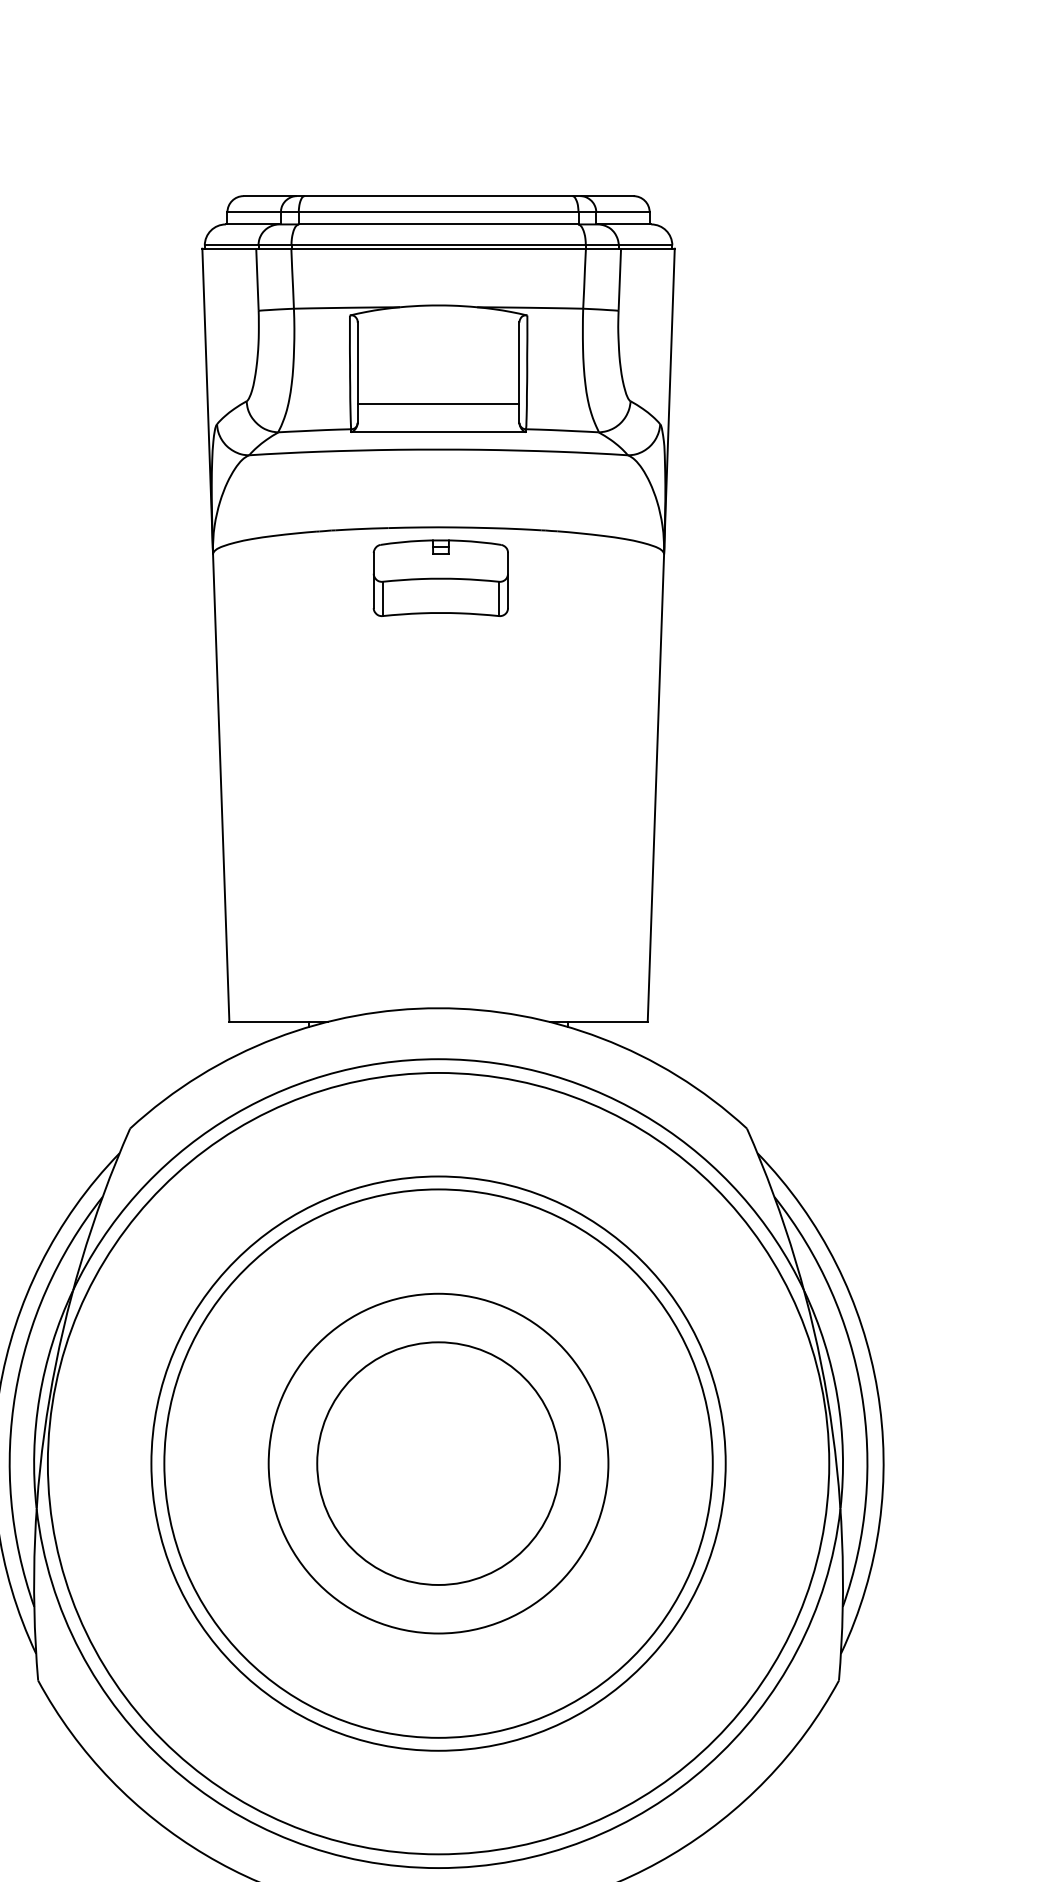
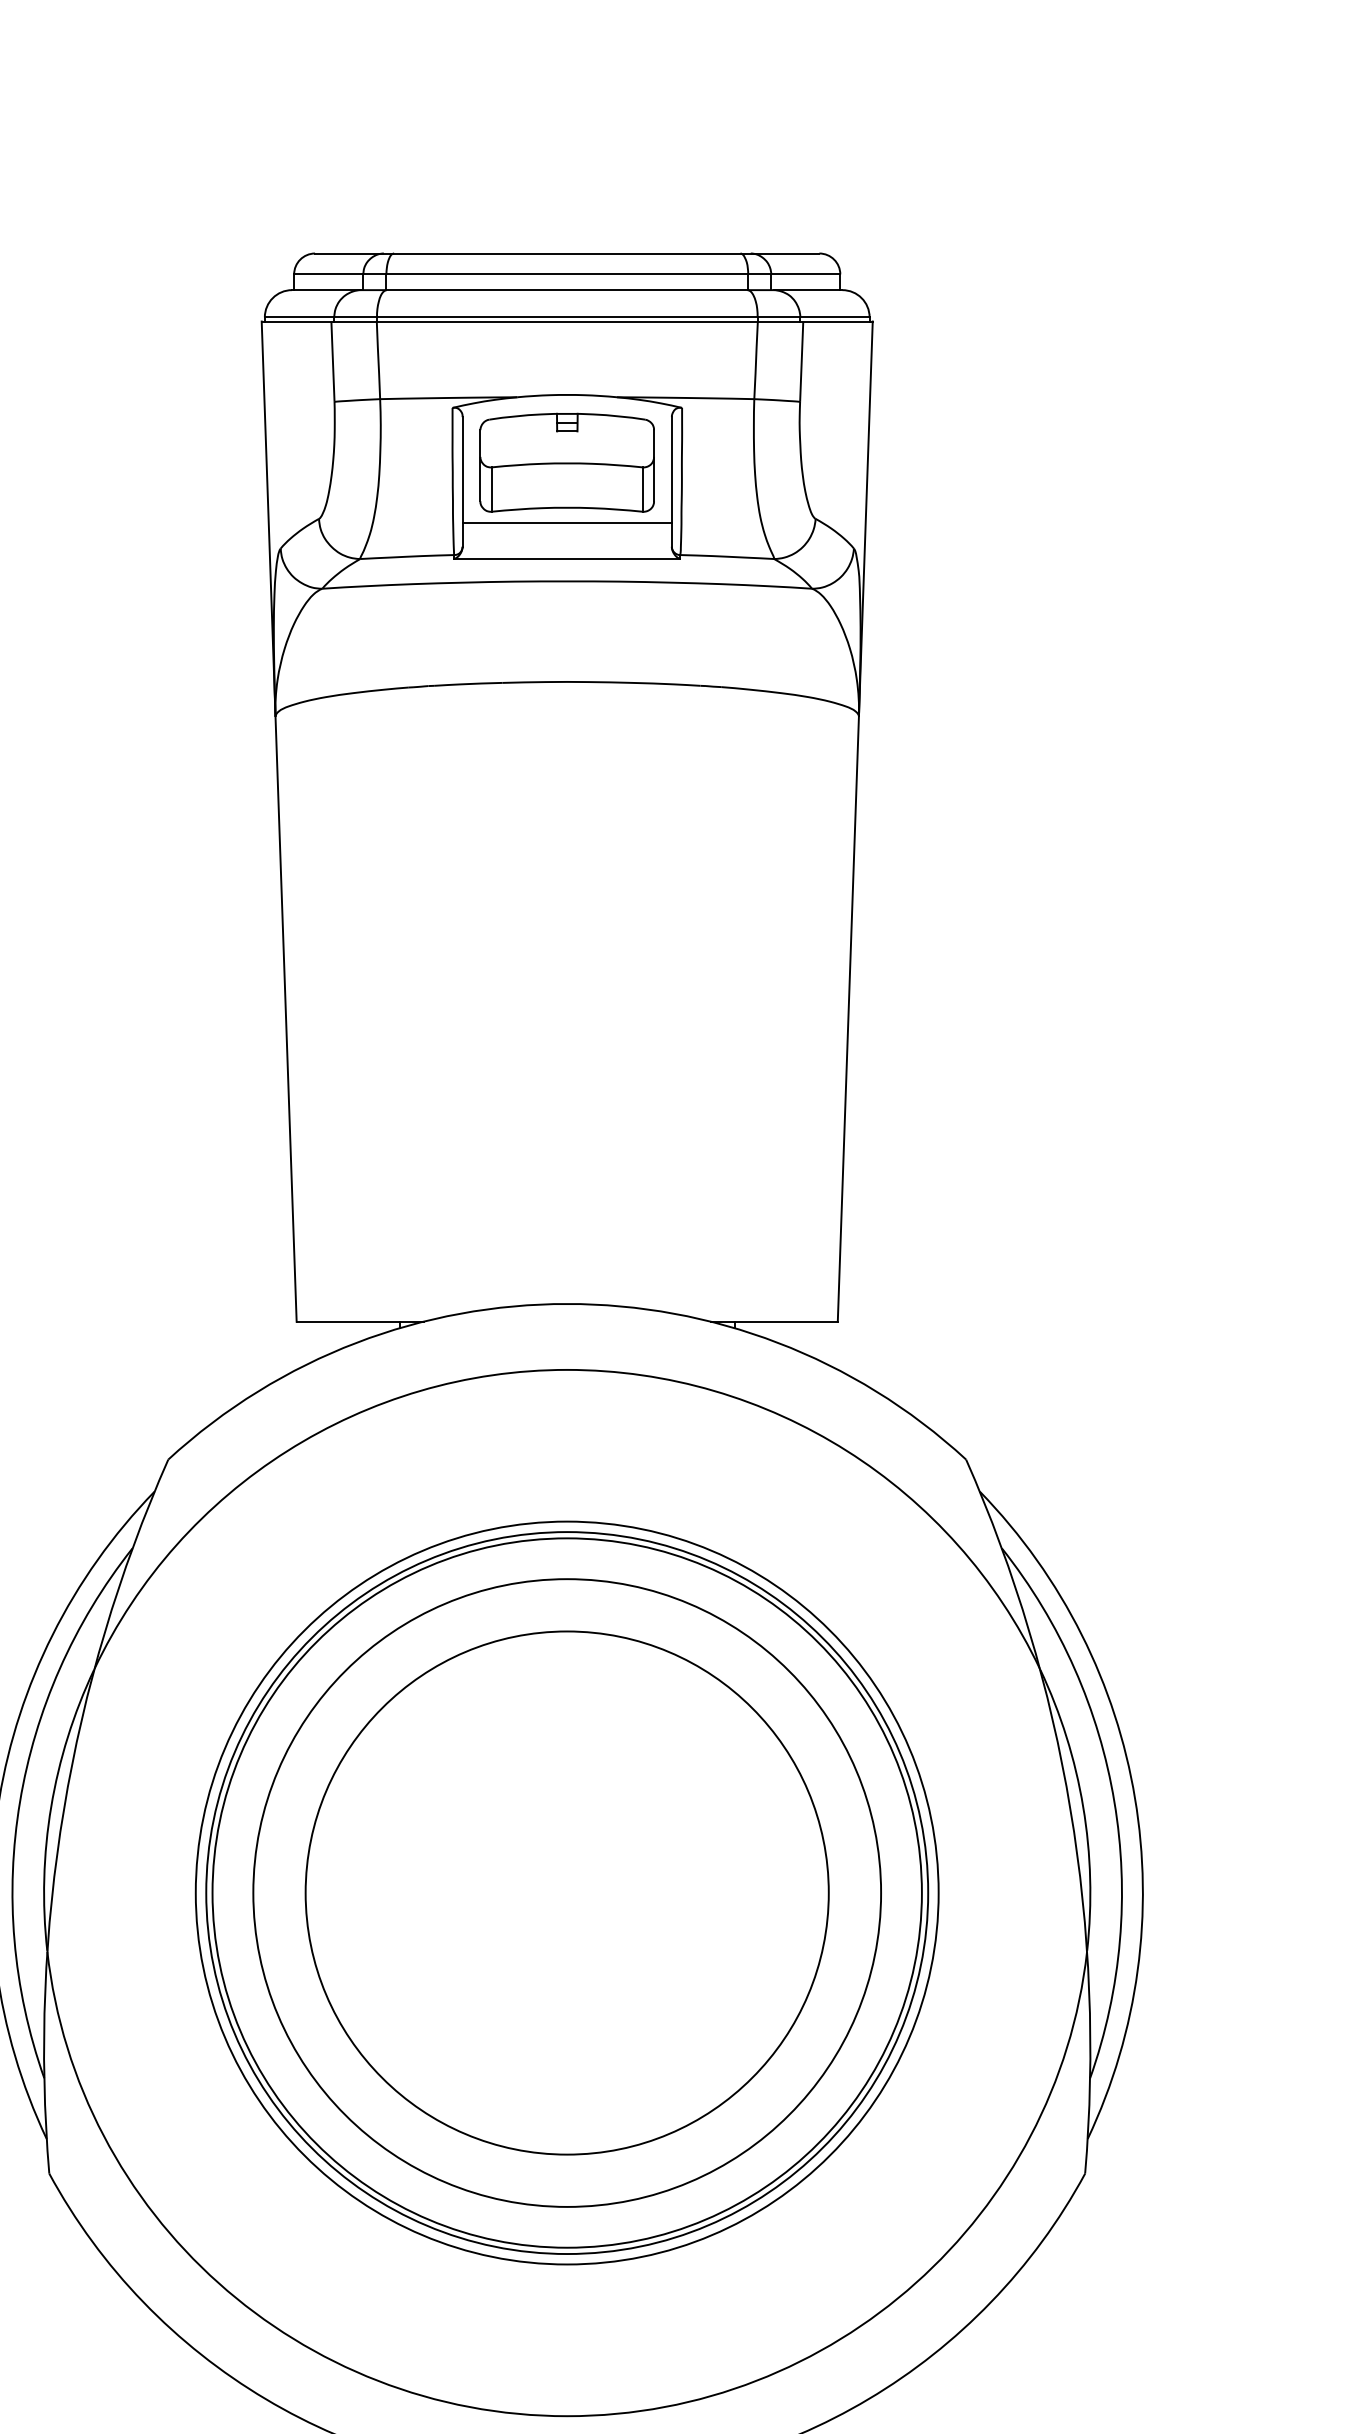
part: (440, 578) -> (566, 462), moved
circle: (438, 1463) -> (566, 1892), size x1.67
circle: (438, 1463) -> (567, 1892), size x1.43
circle: (438, 1464) -> (567, 1893), size x0.71

